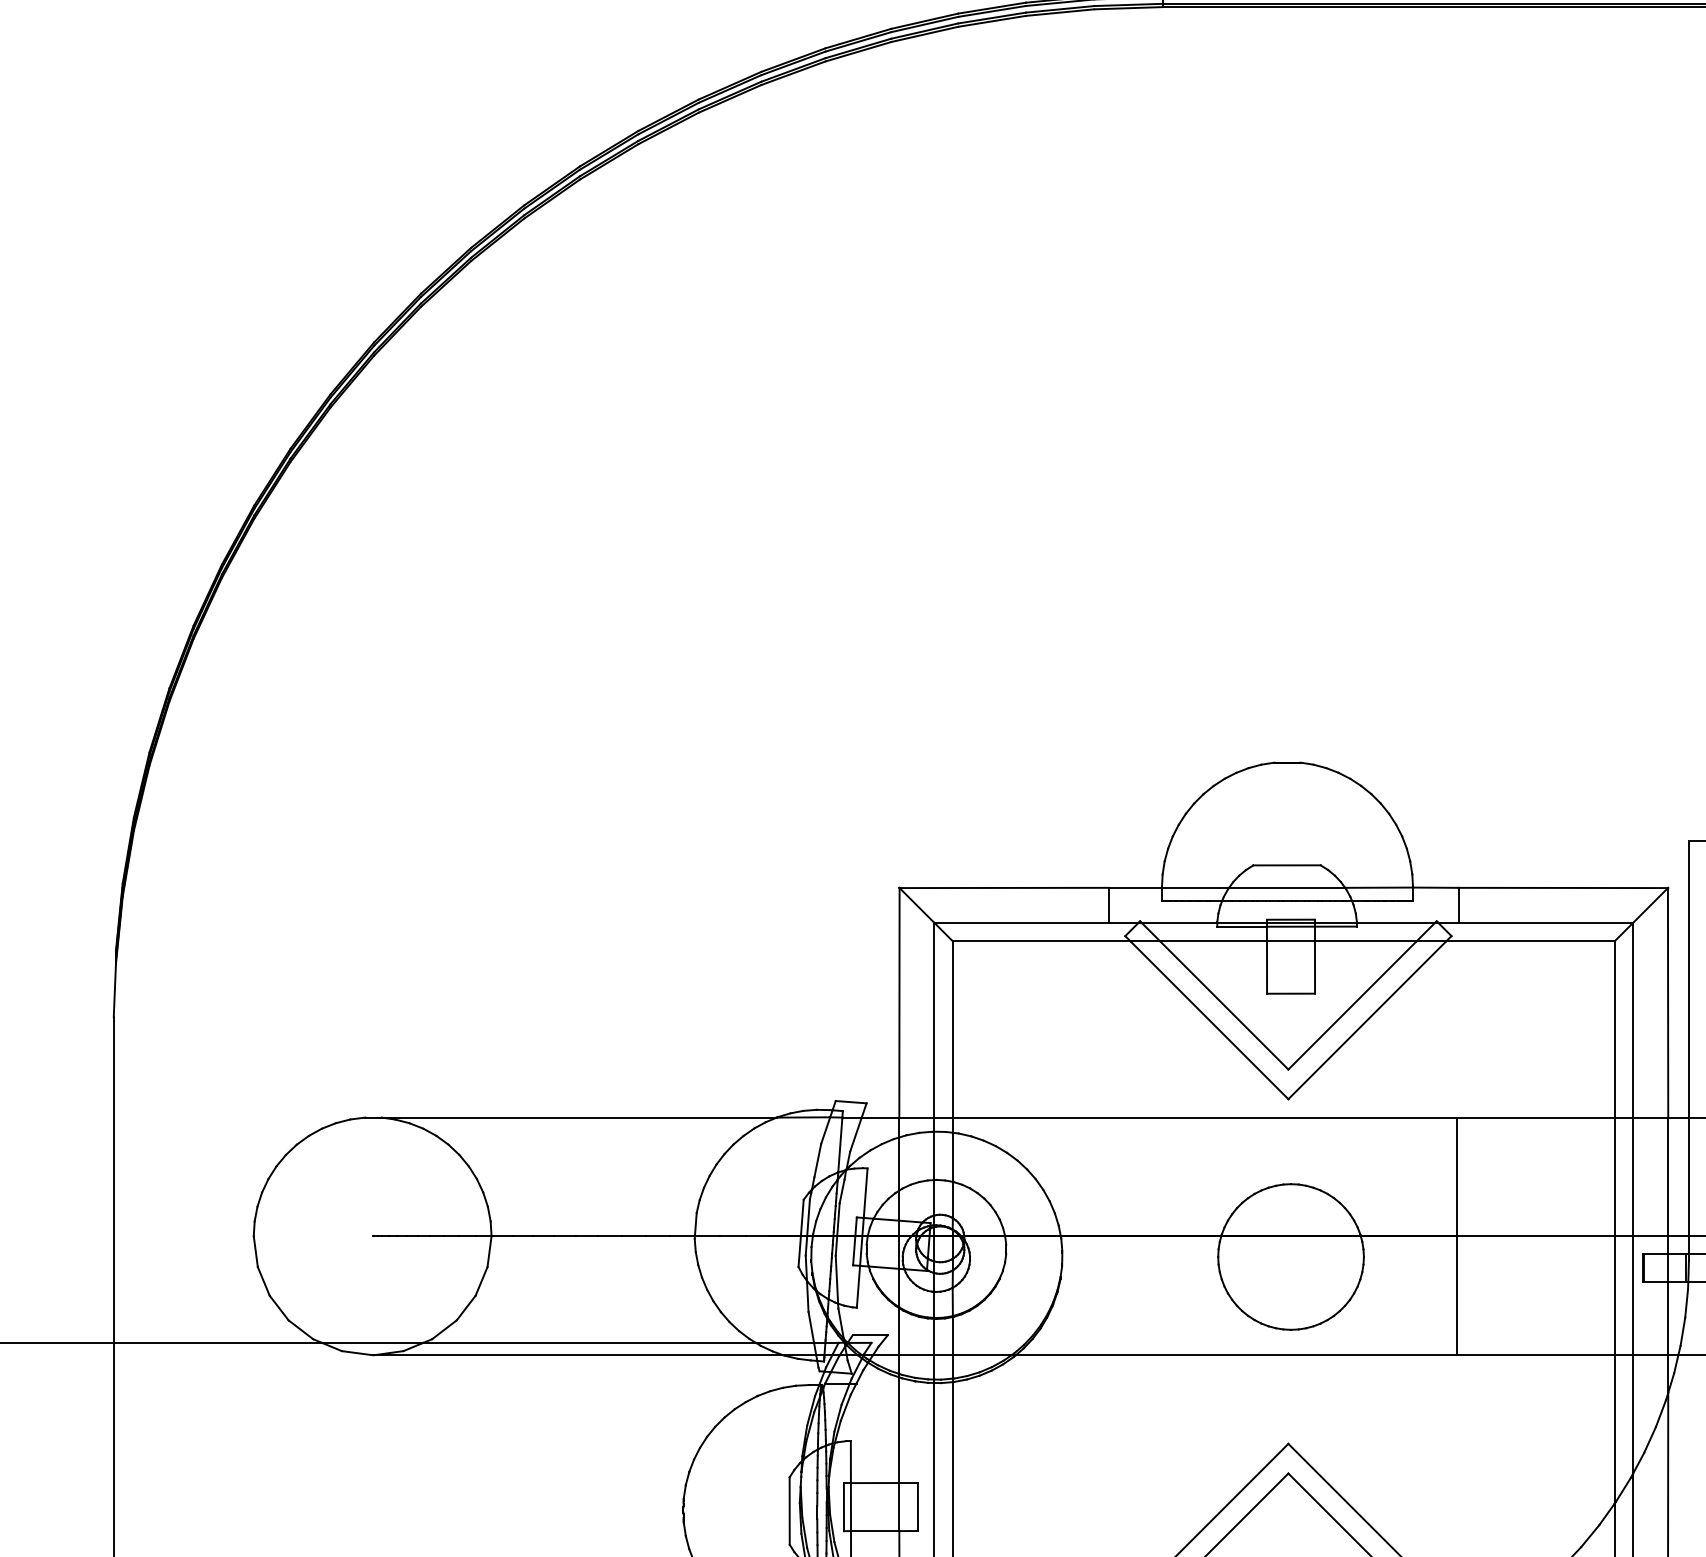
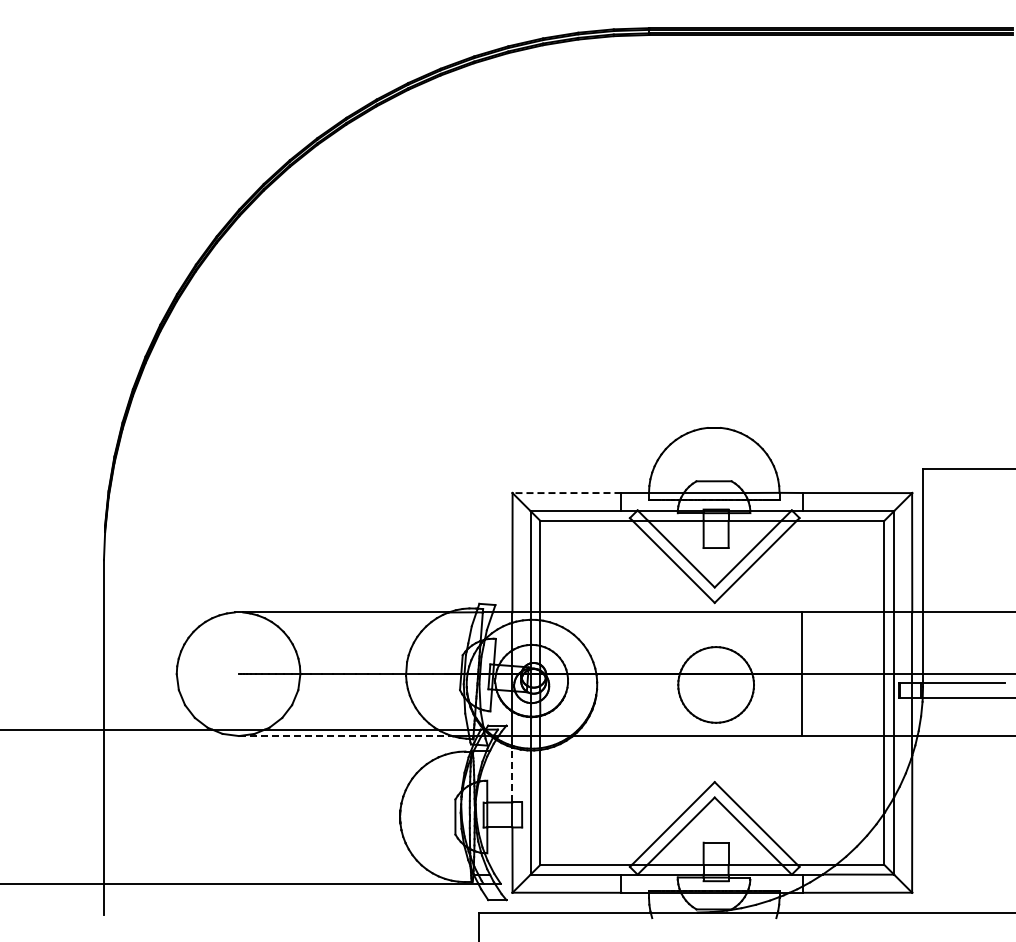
line: (1003, 888) -> (566, 493), solid -> dashed
line: (580, 1356) -> (346, 736), solid -> dashed
line: (899, 1429) -> (512, 774), solid -> dashed

